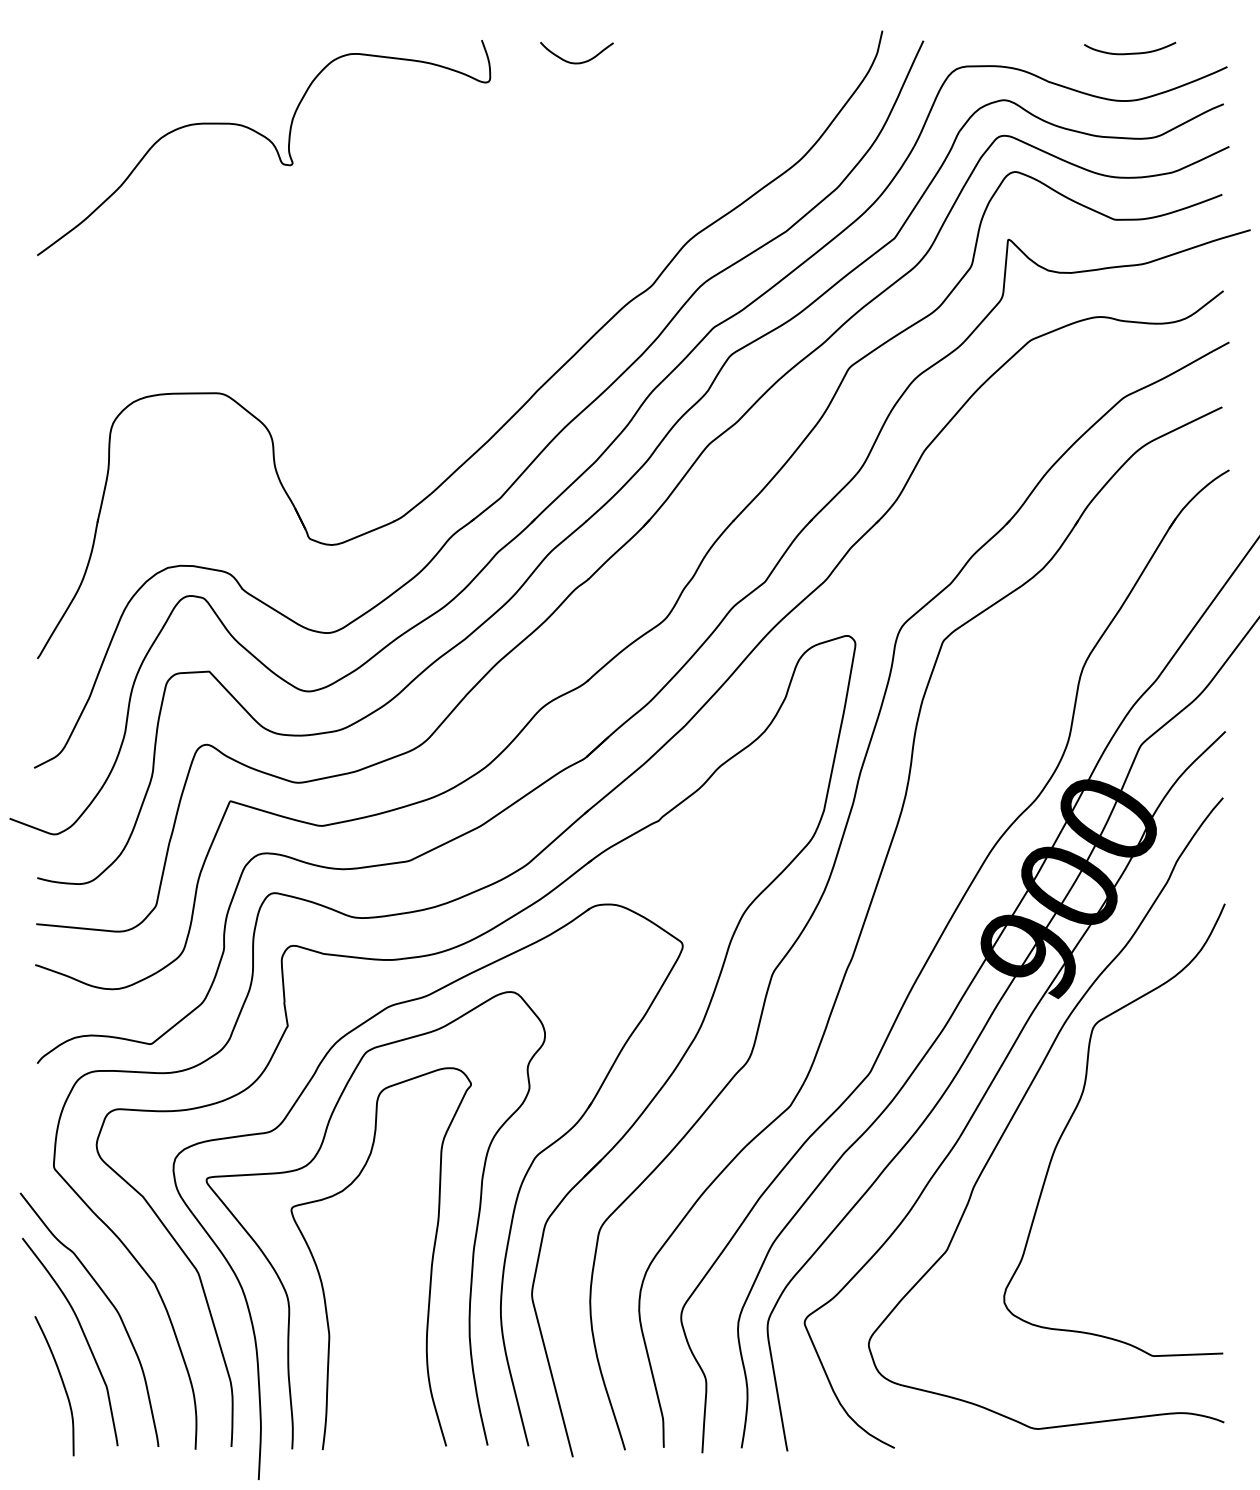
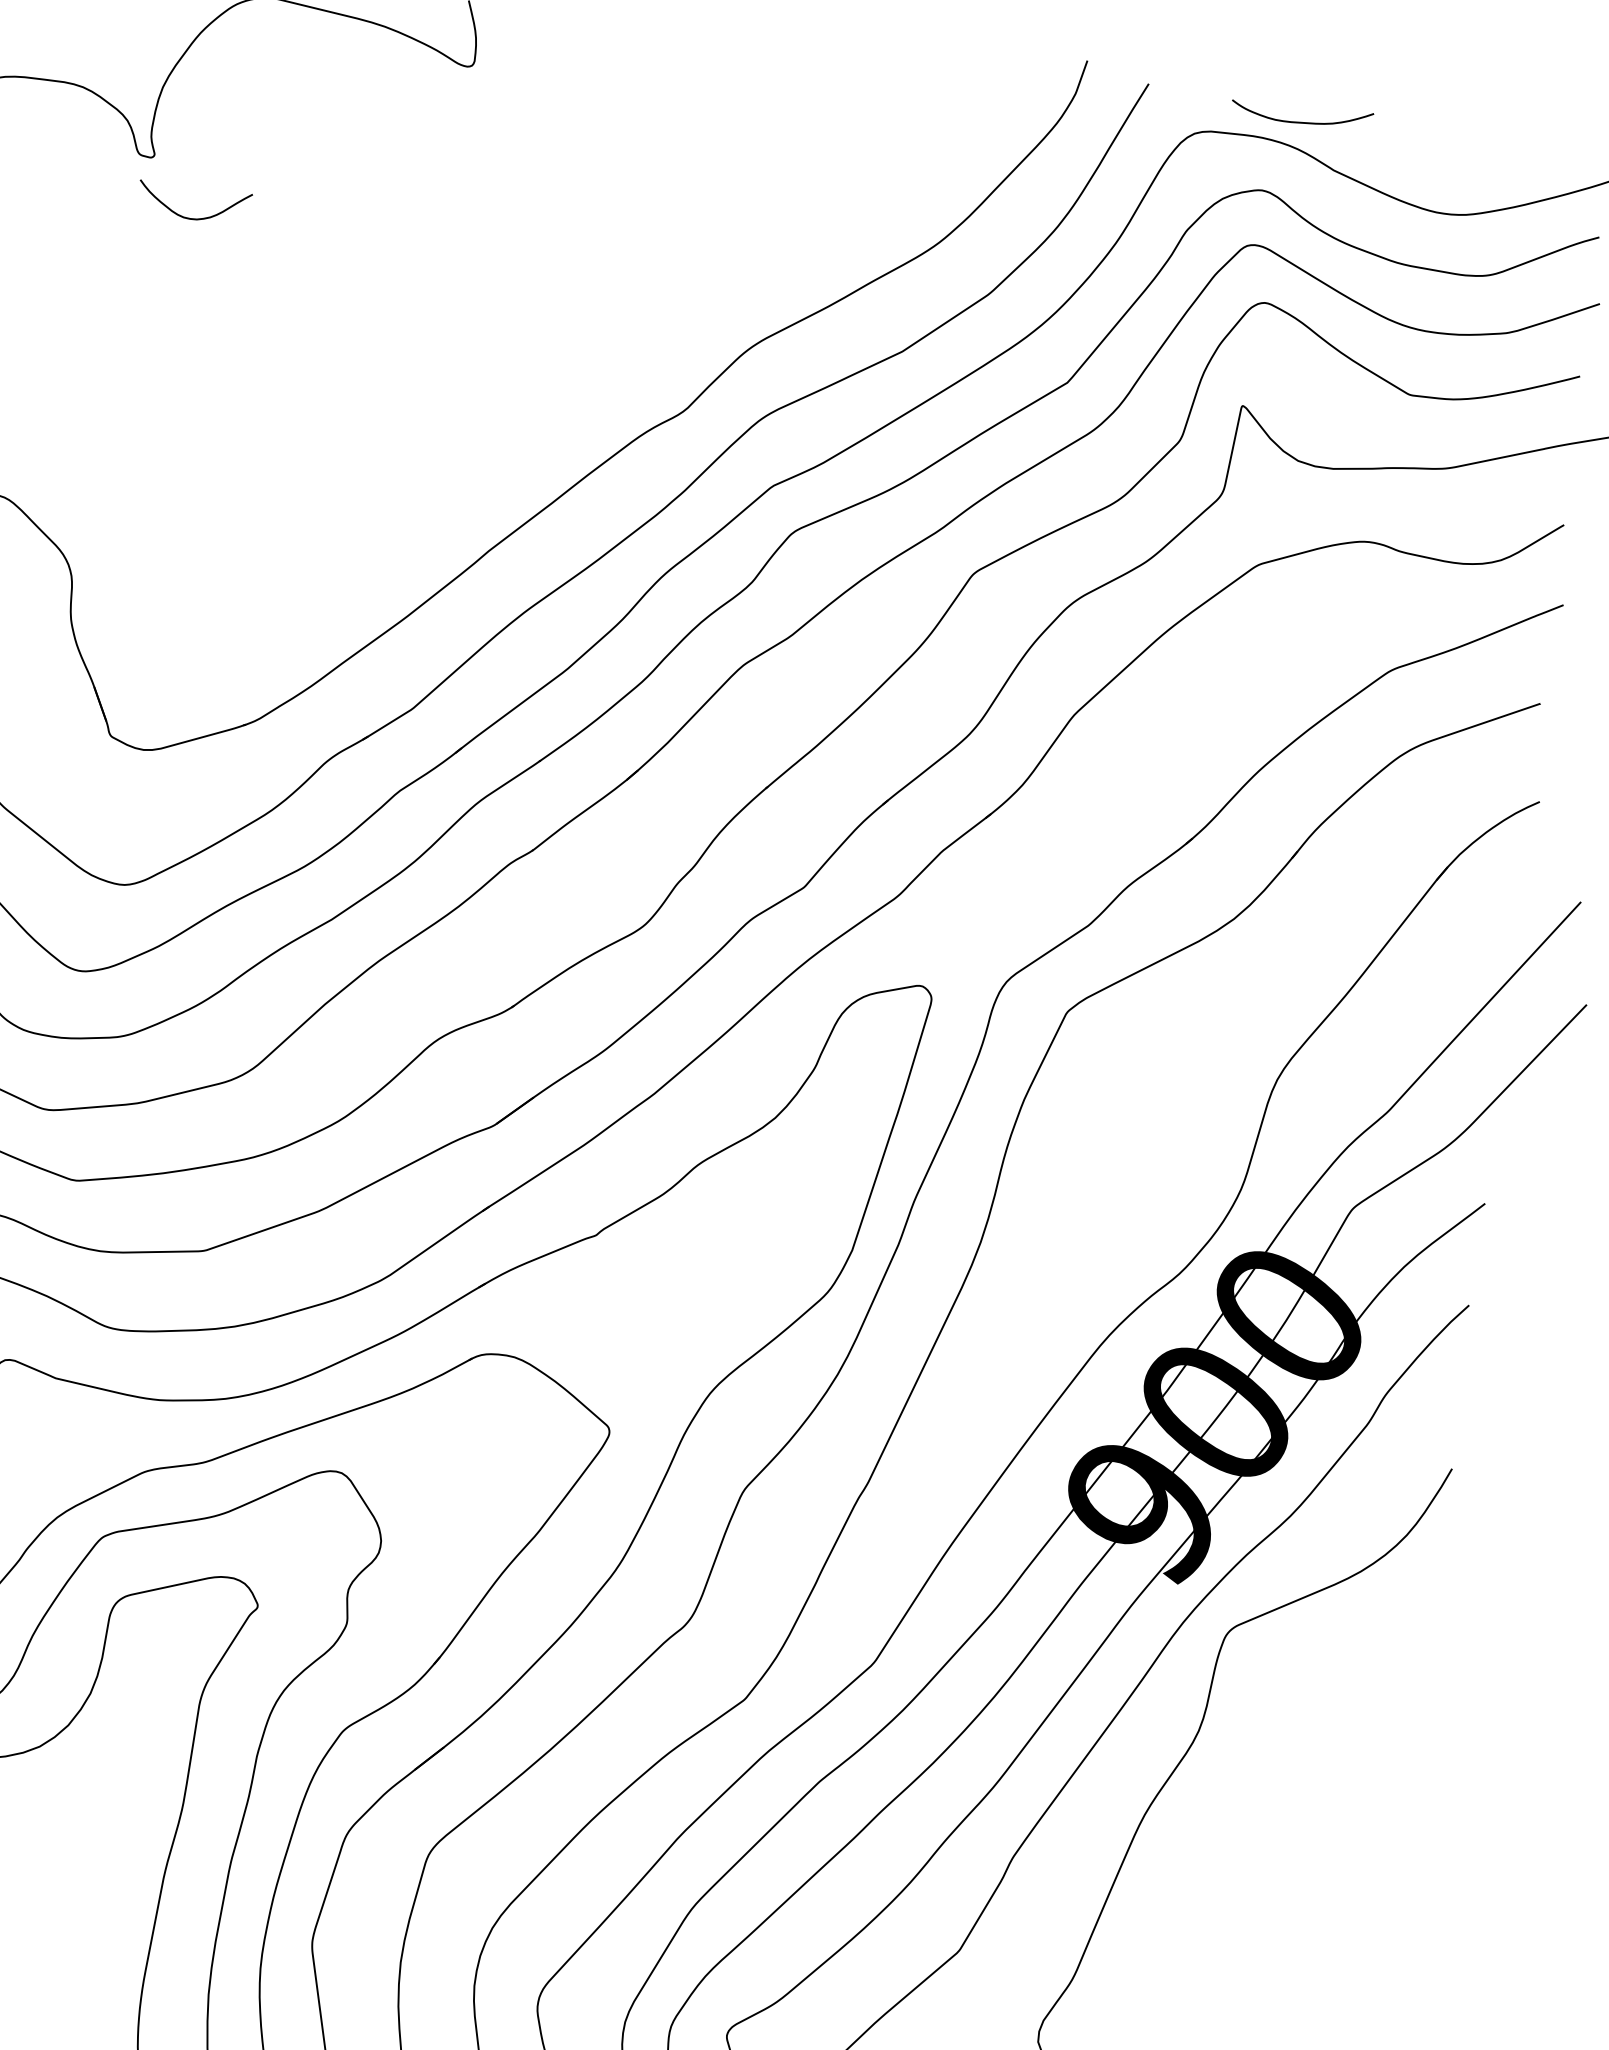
curve: (1131, 52) -> (1303, 120), moved
curve: (576, 62) -> (192, 217), moved

